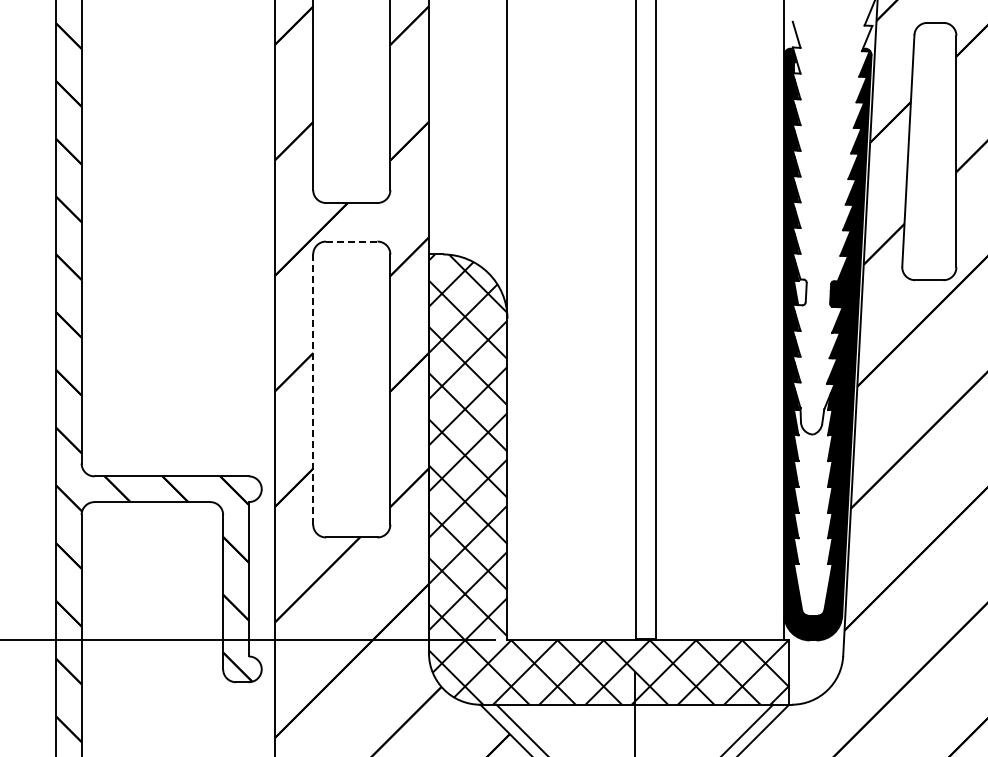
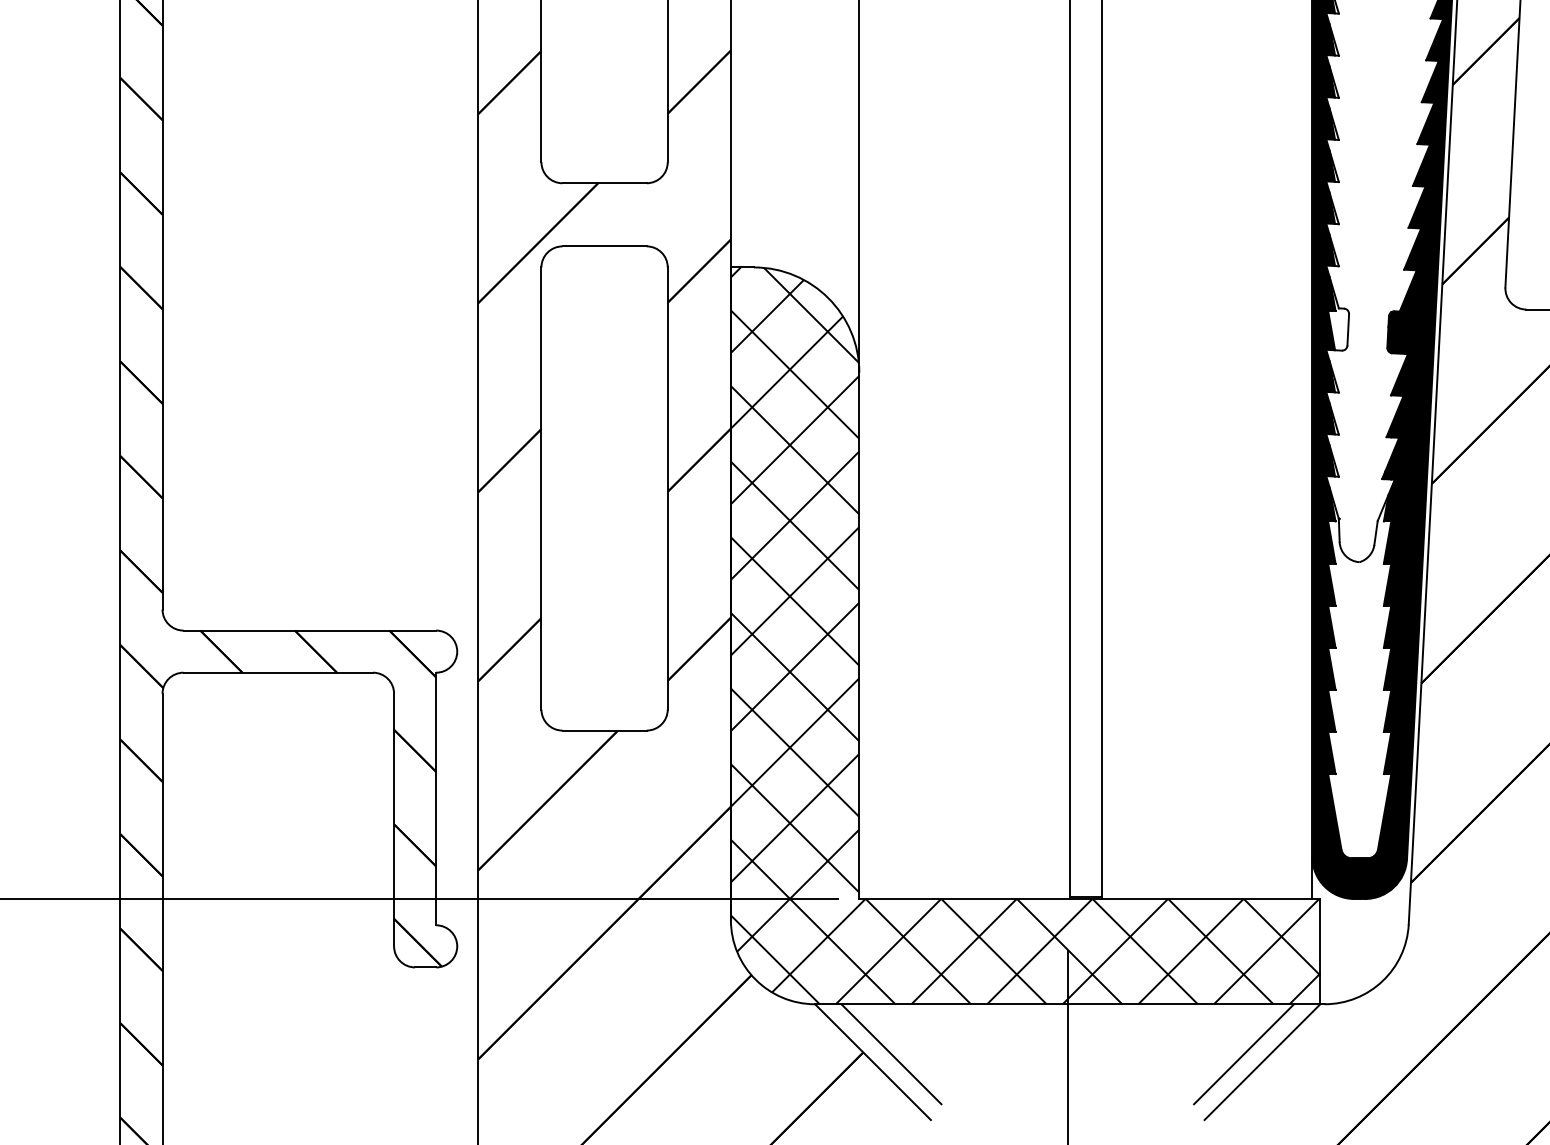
line: (351, 241) -> (604, 246), dashed -> solid
line: (313, 389) -> (541, 488), dashed -> solid

